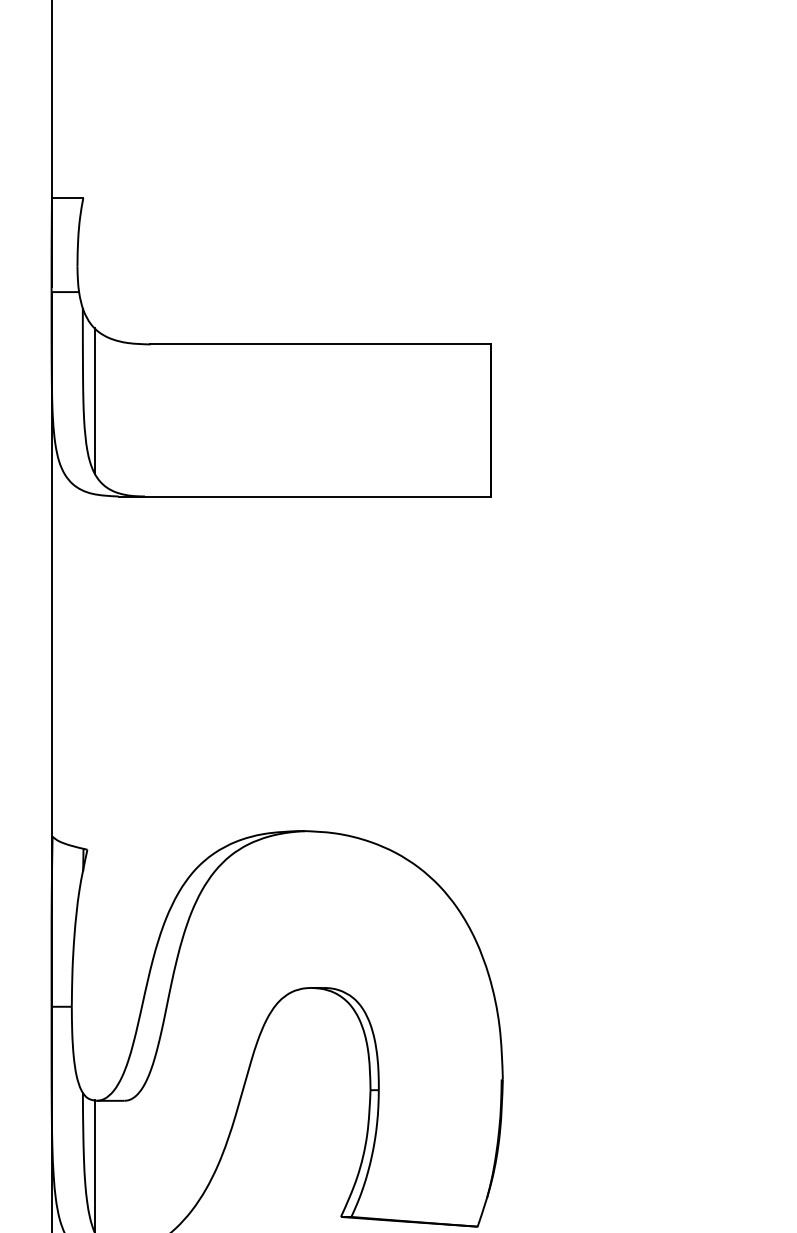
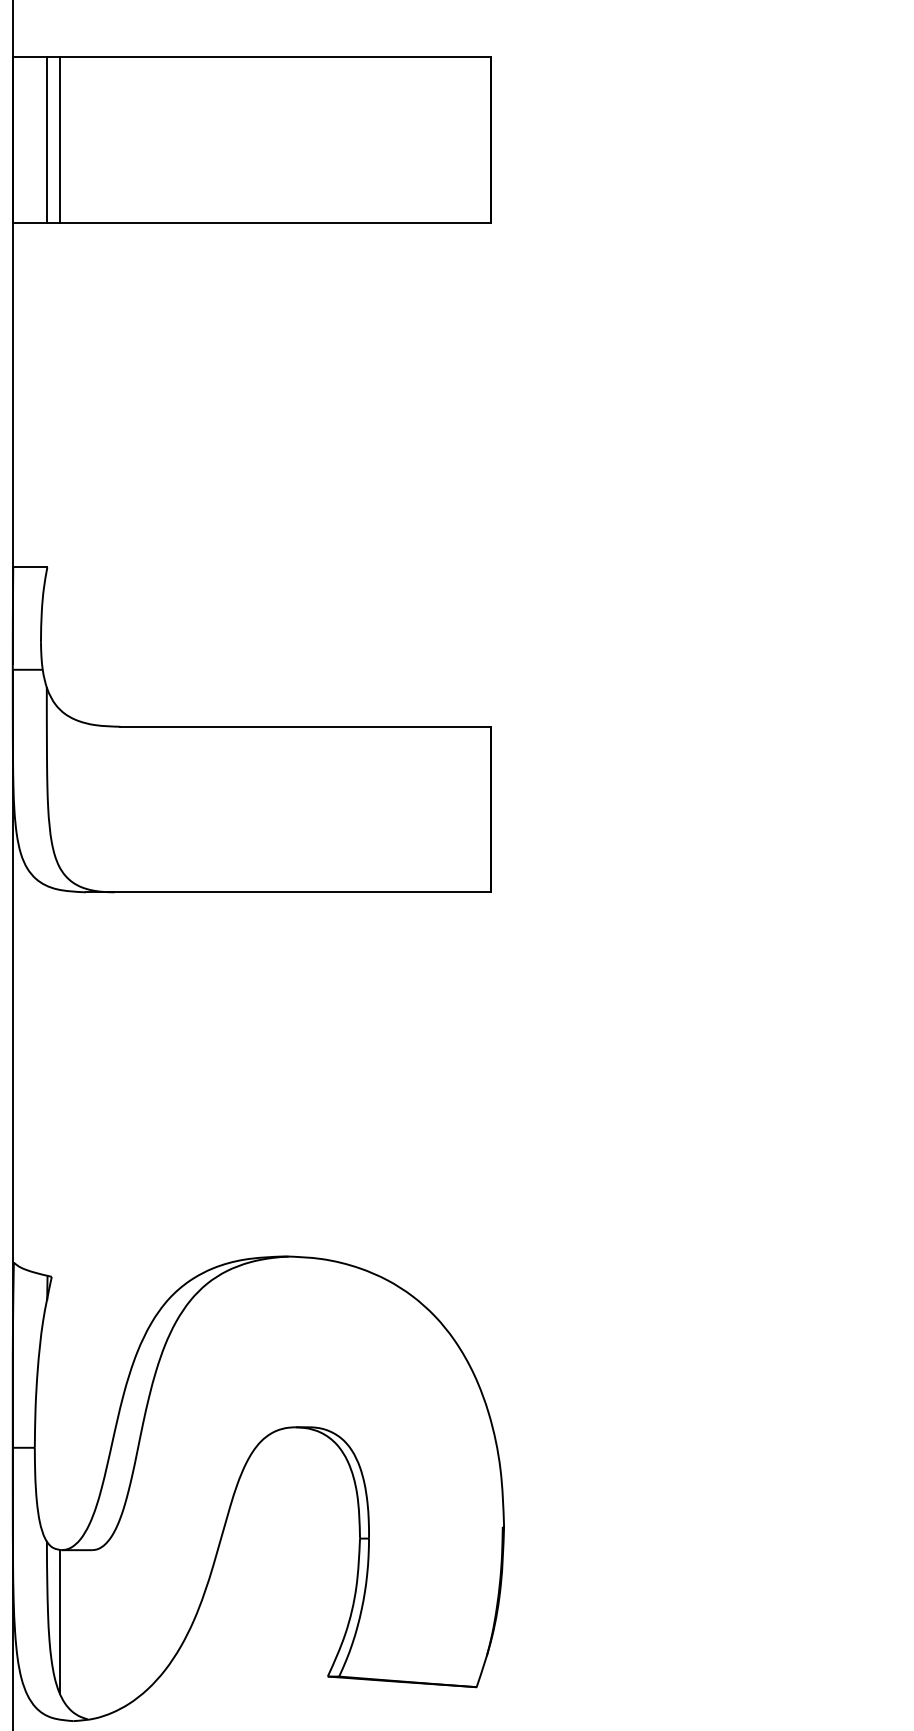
line: (95, 401) -> (60, 788), removed

